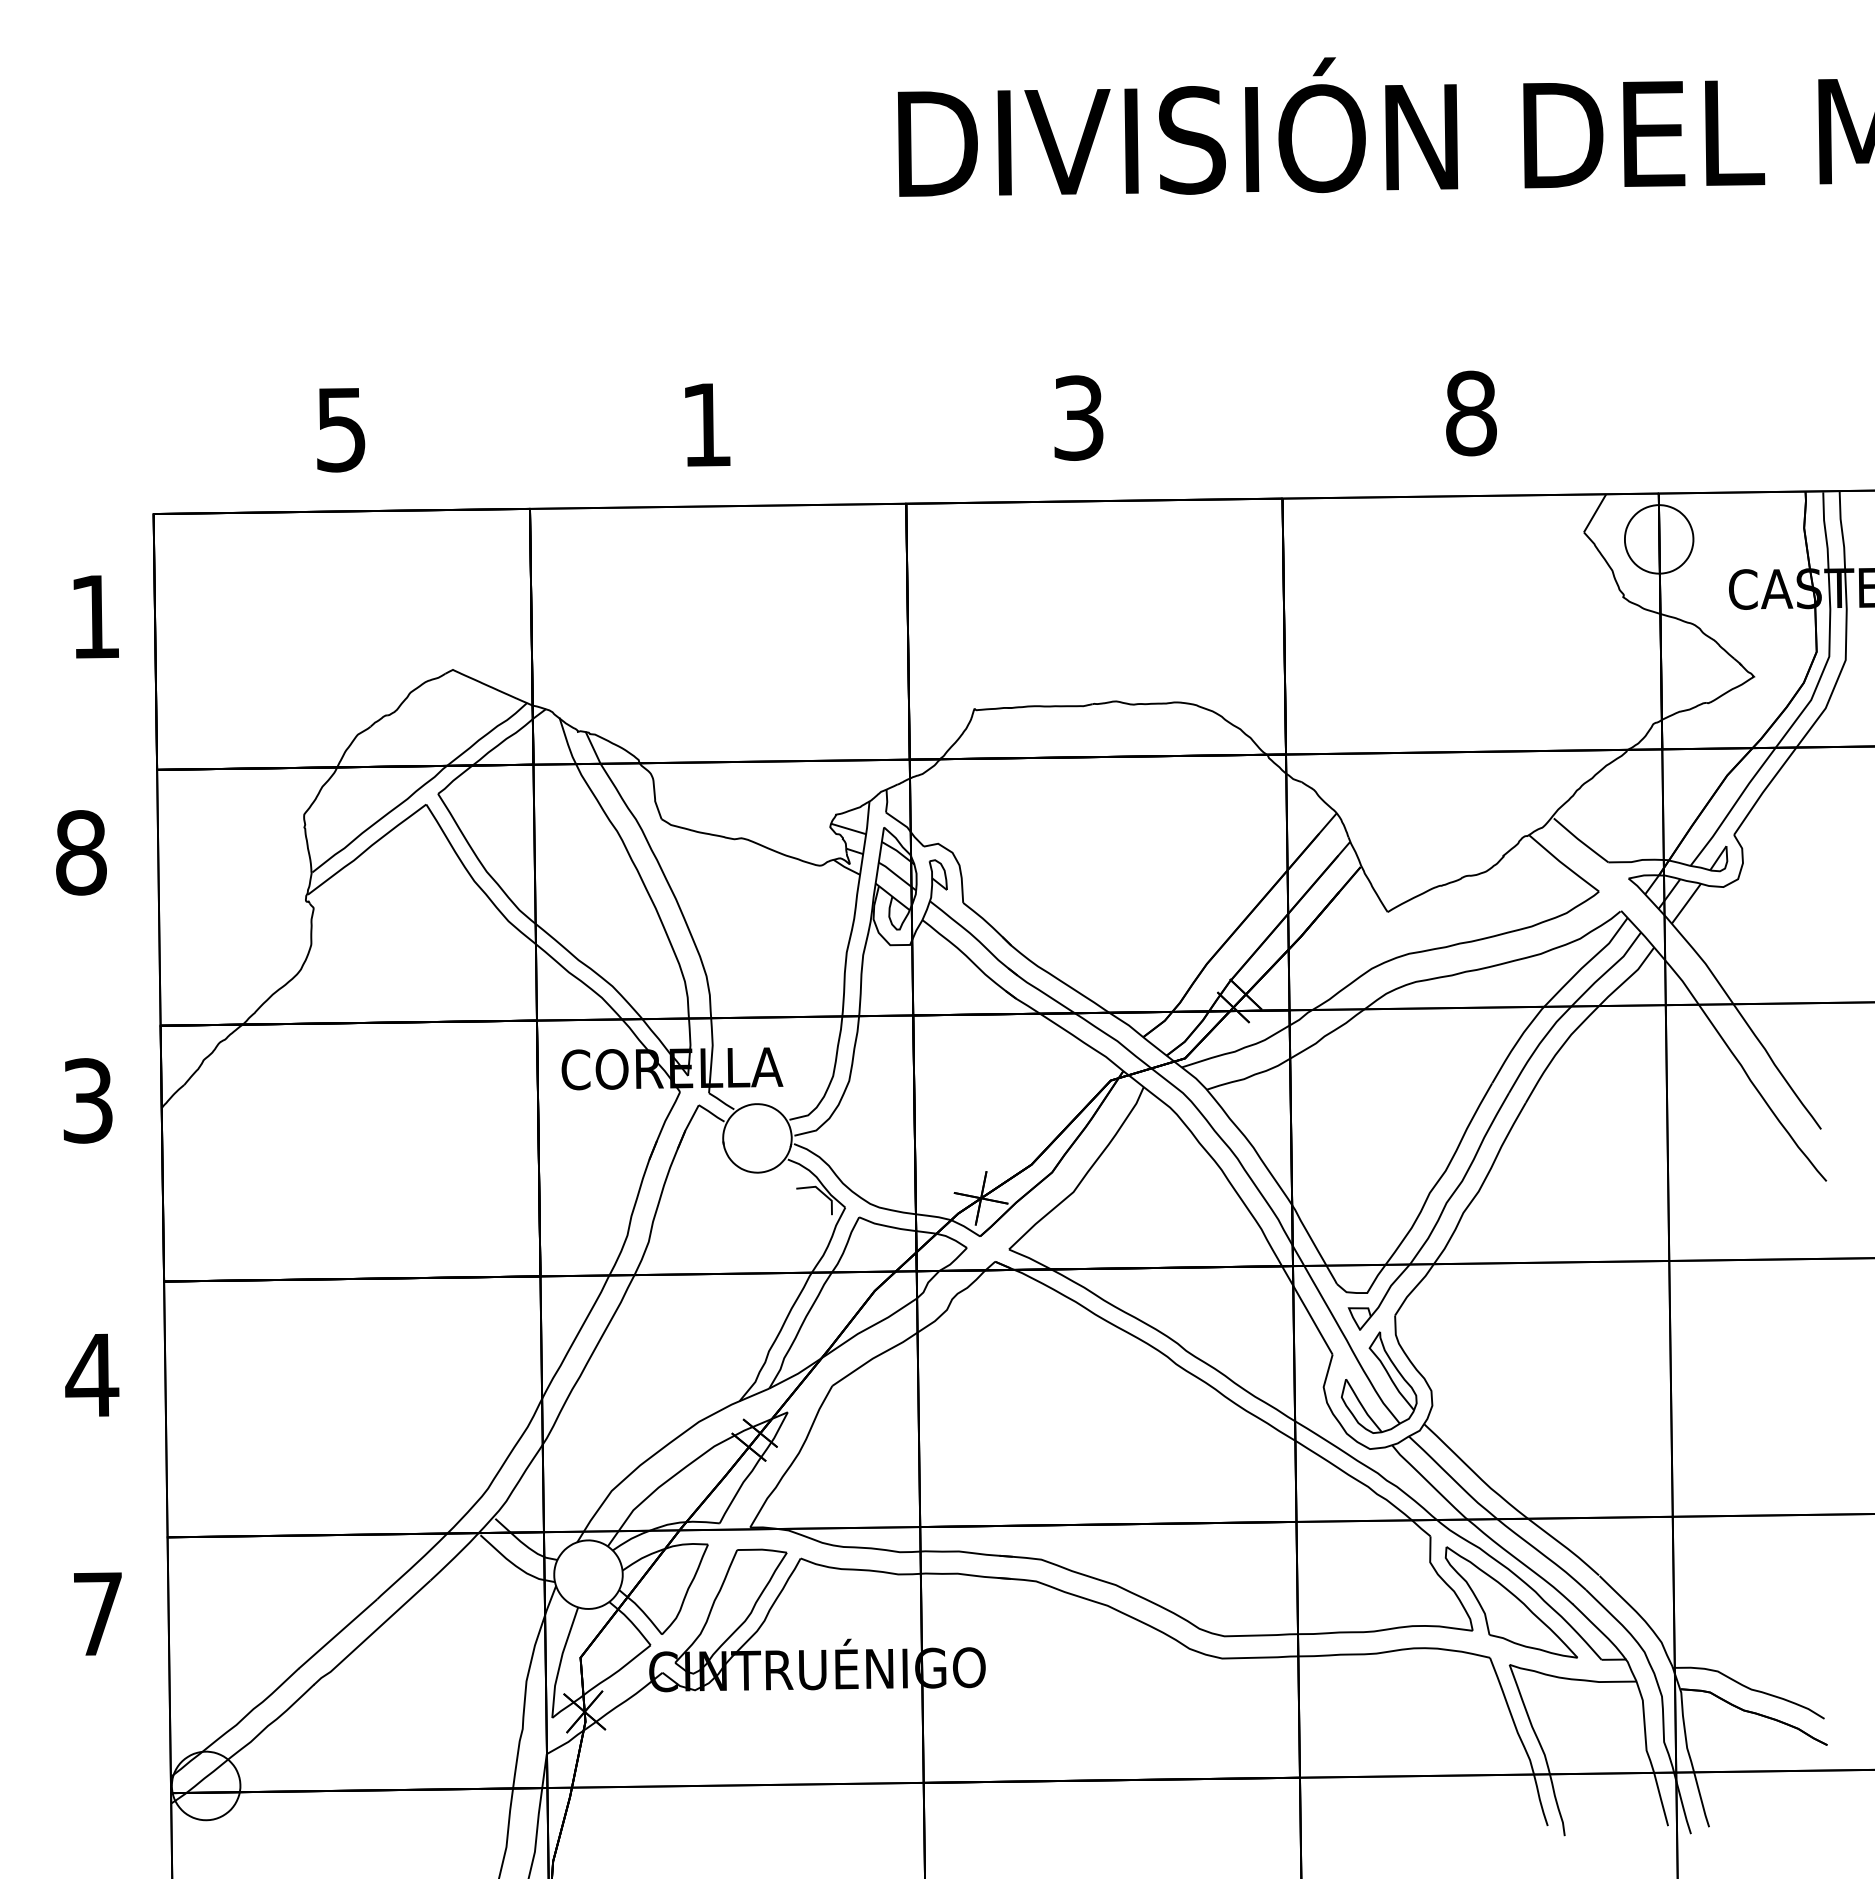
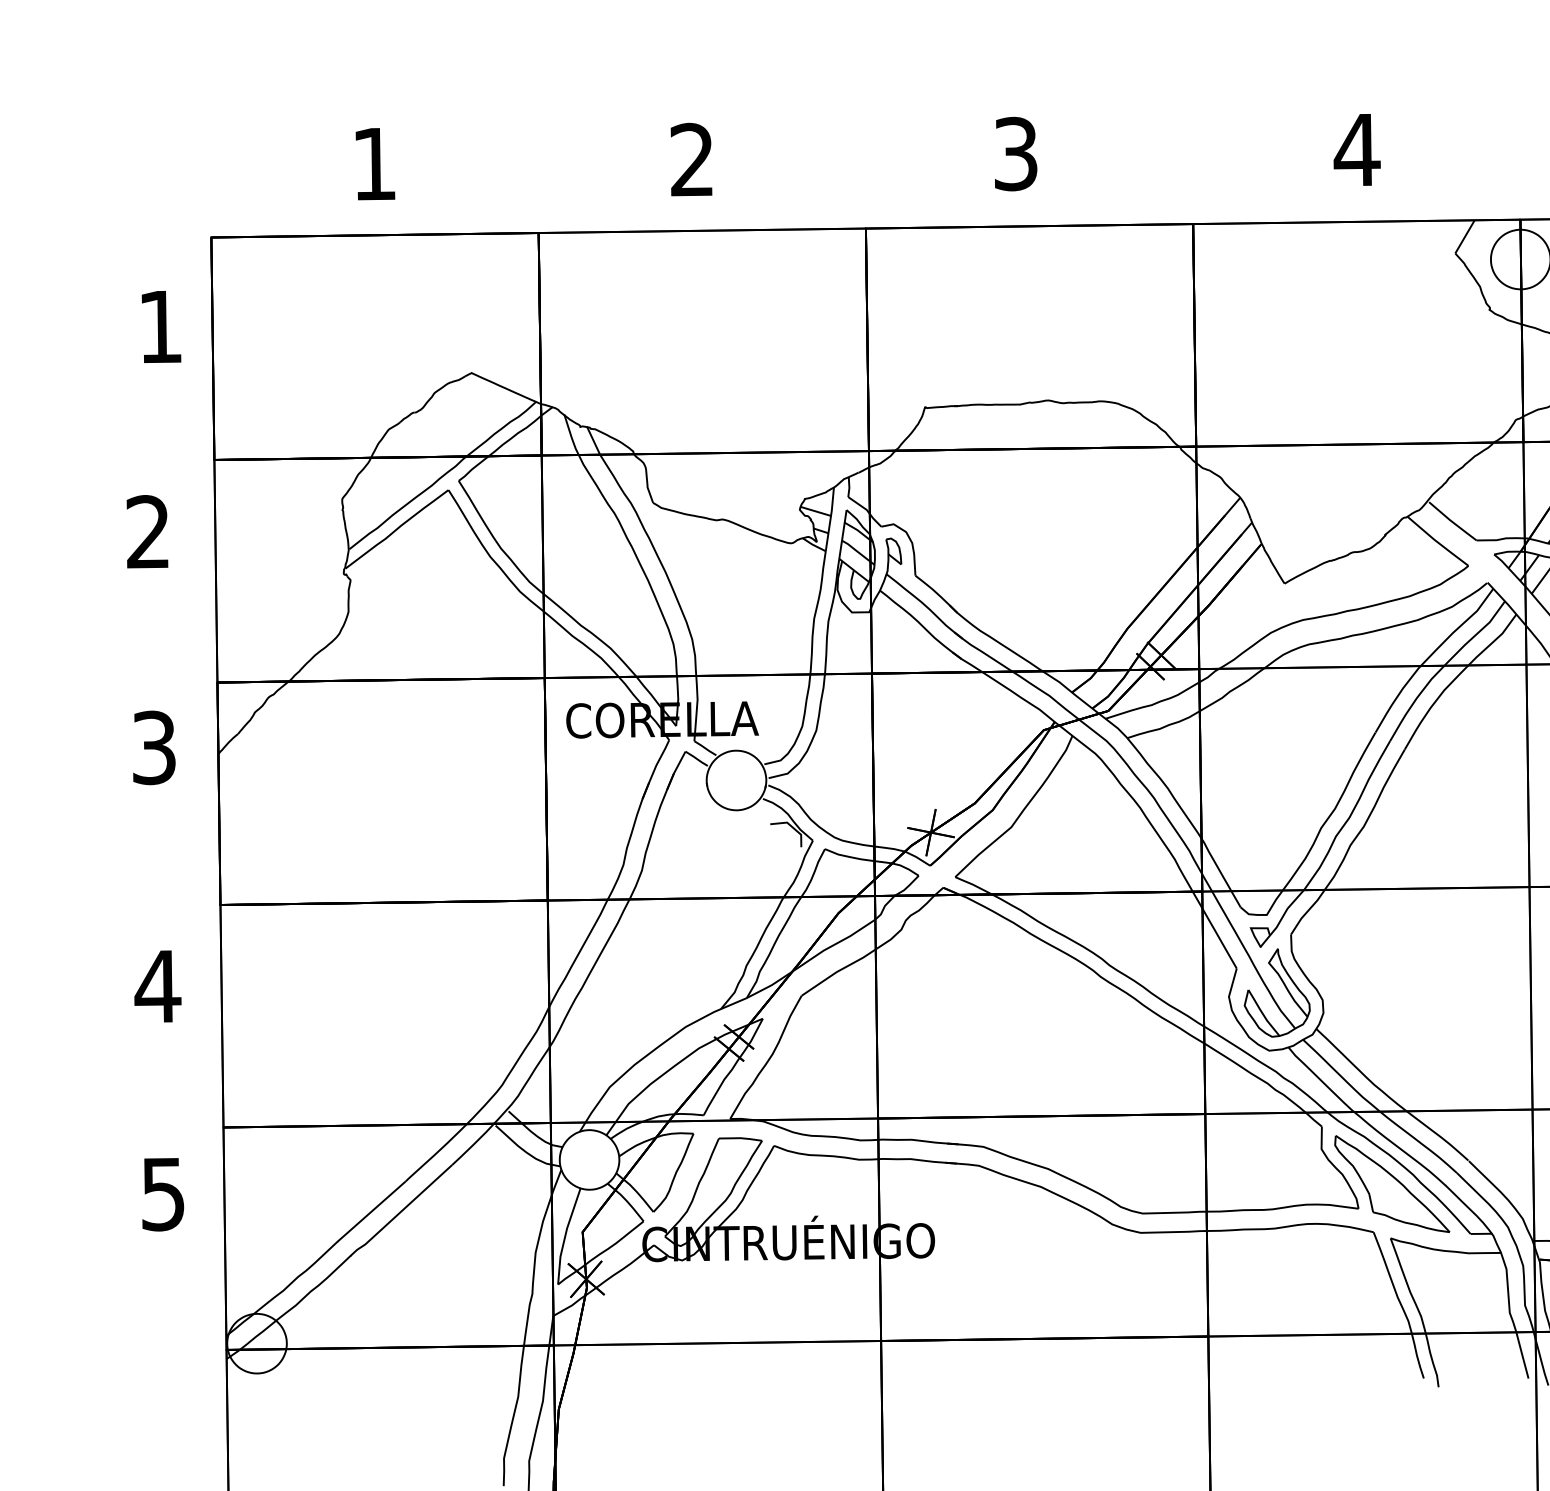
text: (1471, 413) -> (1357, 150), 8 -> 4
text: (705, 424) -> (691, 159), 1 -> 2
text: (341, 430) -> (374, 164), 5 -> 1
text: (81, 852) -> (148, 531), 8 -> 2
text: (98, 1614) -> (163, 1194), 7 -> 5

